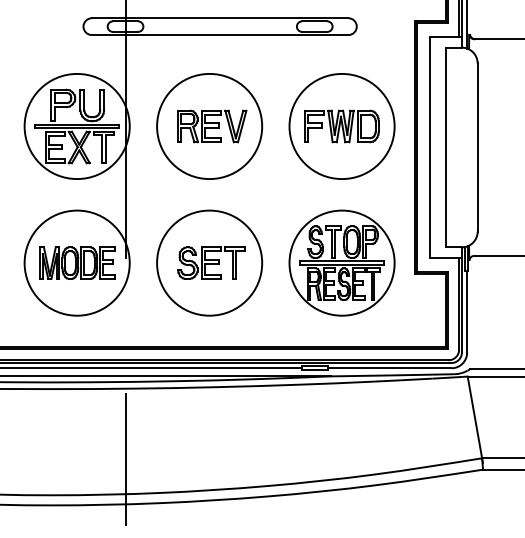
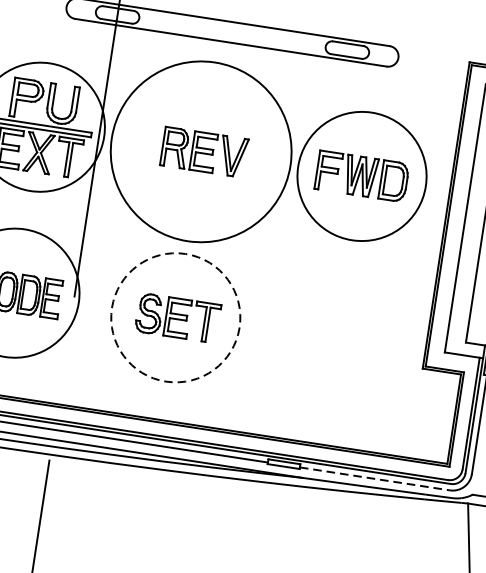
circle: (209, 126) -> (201, 151), size x1.4
circle: (209, 262) -> (175, 316), solid -> dashed
part: (341, 262) -> (336, 341), removed
line: (389, 368) -> (374, 479), solid -> dashed

